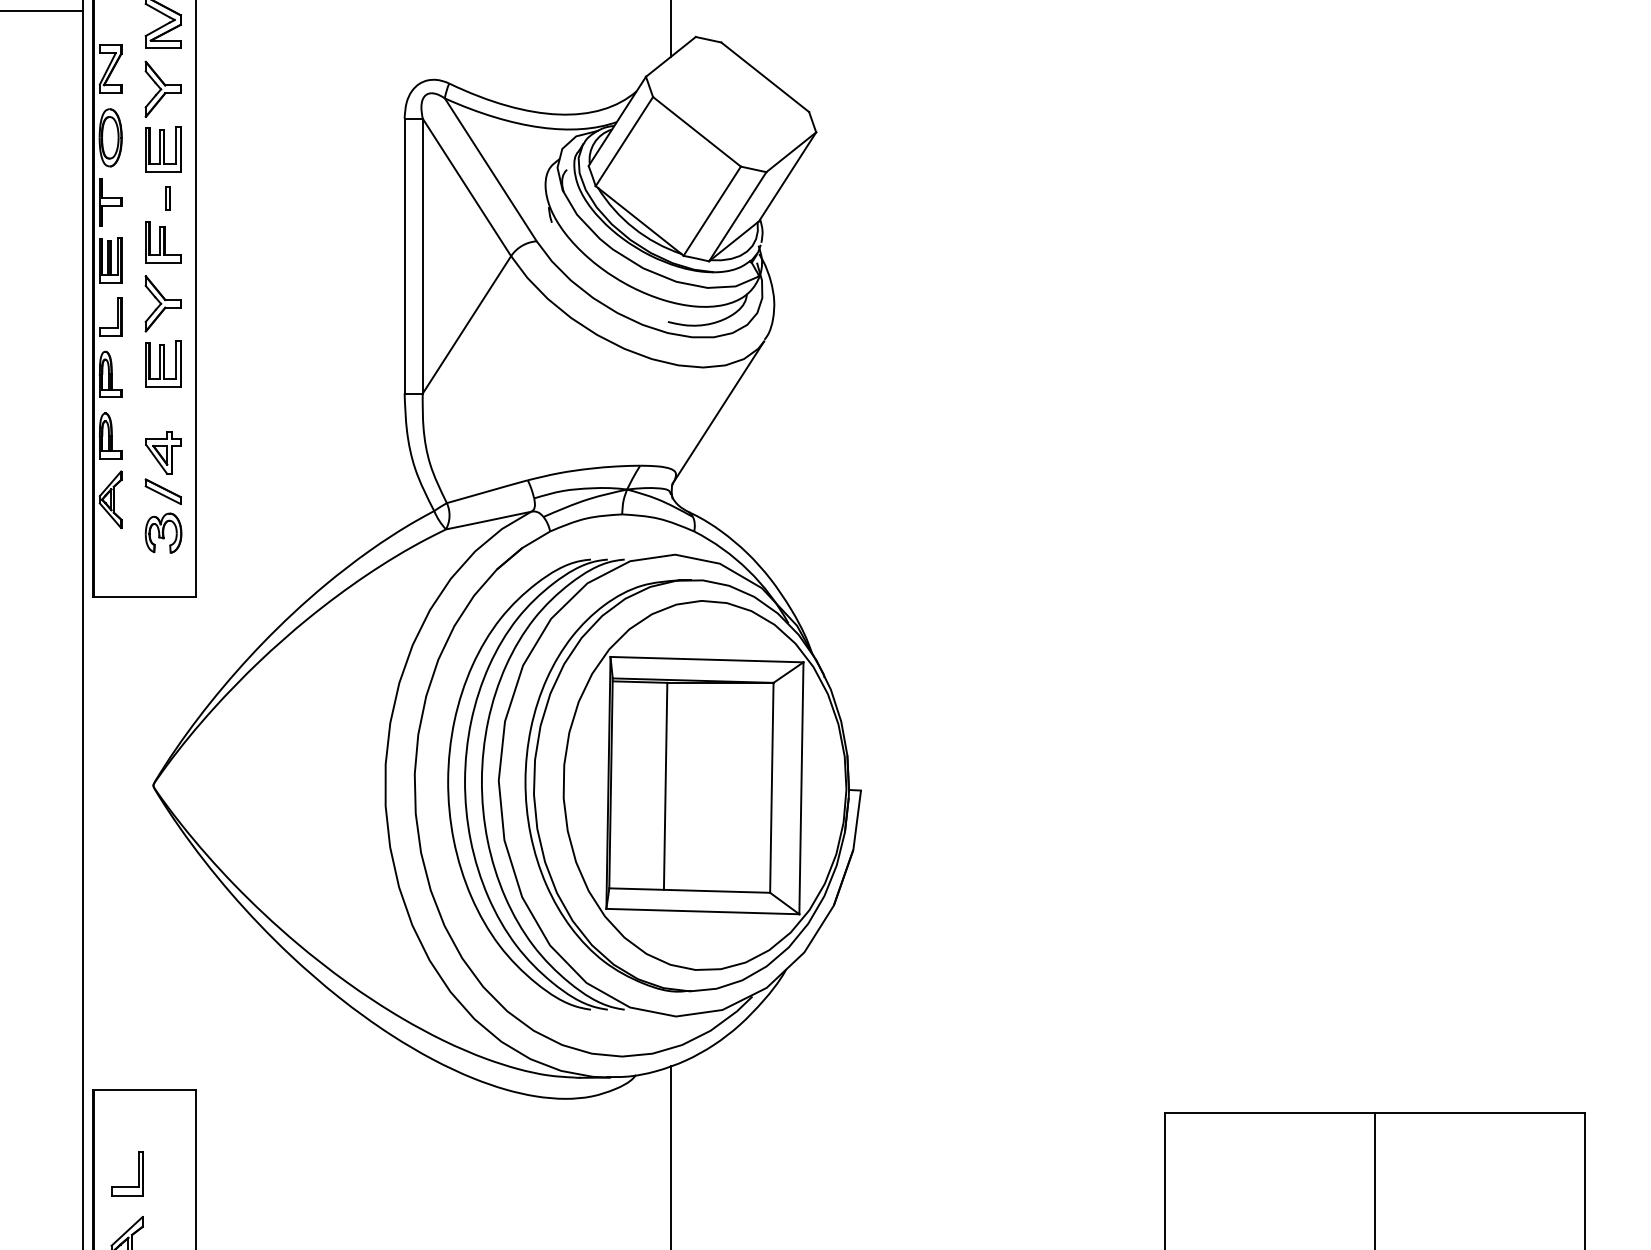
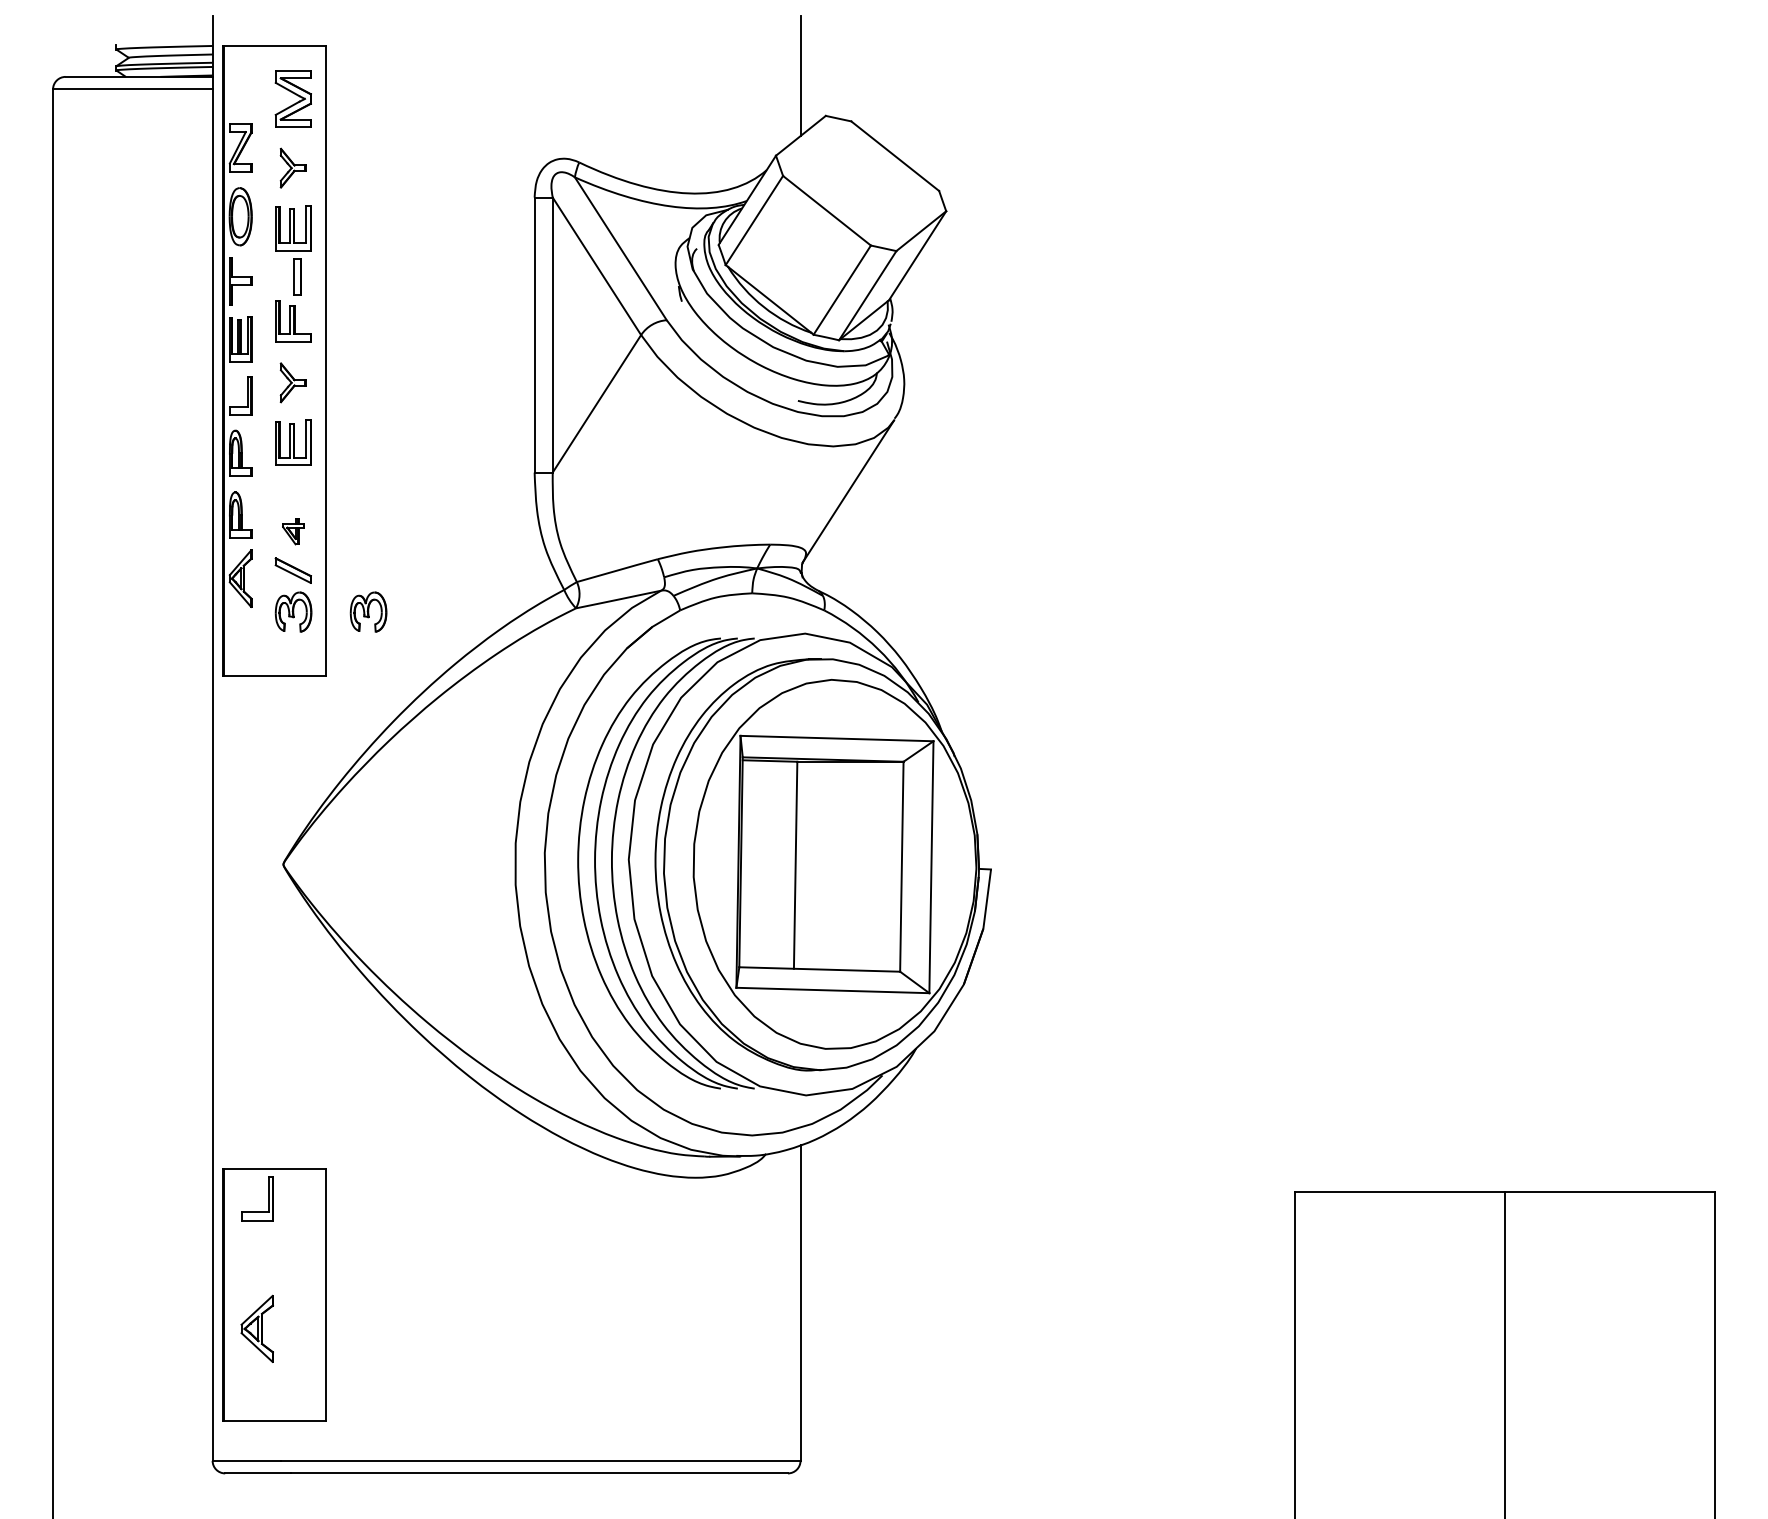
part: (162, 88) -> (292, 167), size x0.7
part: (167, 198) -> (297, 277), size x1.6
part: (162, 303) -> (292, 382), size x0.7
part: (163, 452) -> (293, 531), size x0.6
part: (238, 532) -> (368, 611), added
part: (138, 1173) -> (268, 1198), moved

